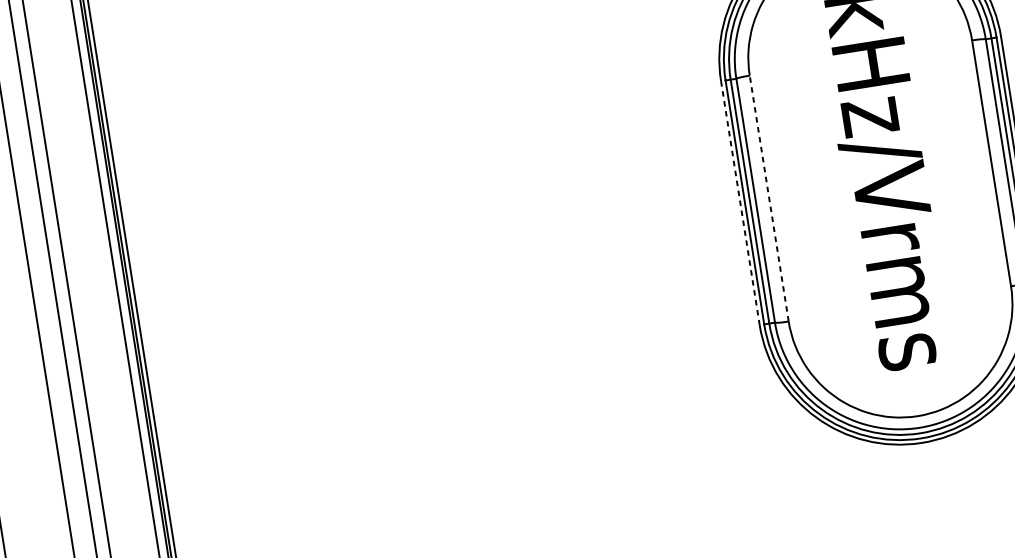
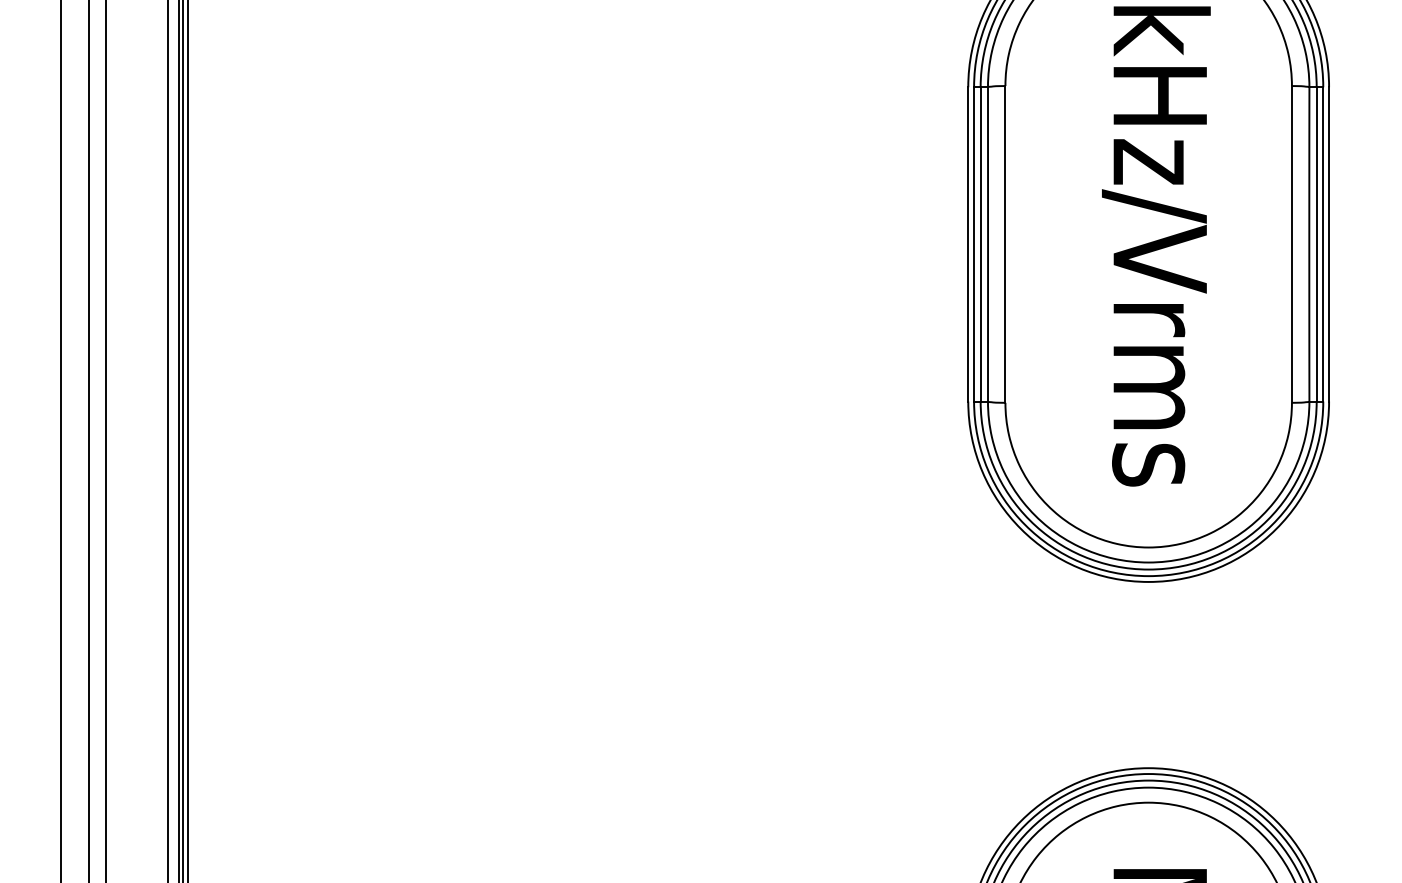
line: (769, 197) -> (1005, 243), dashed -> solid
line: (740, 203) -> (968, 244), dashed -> solid

